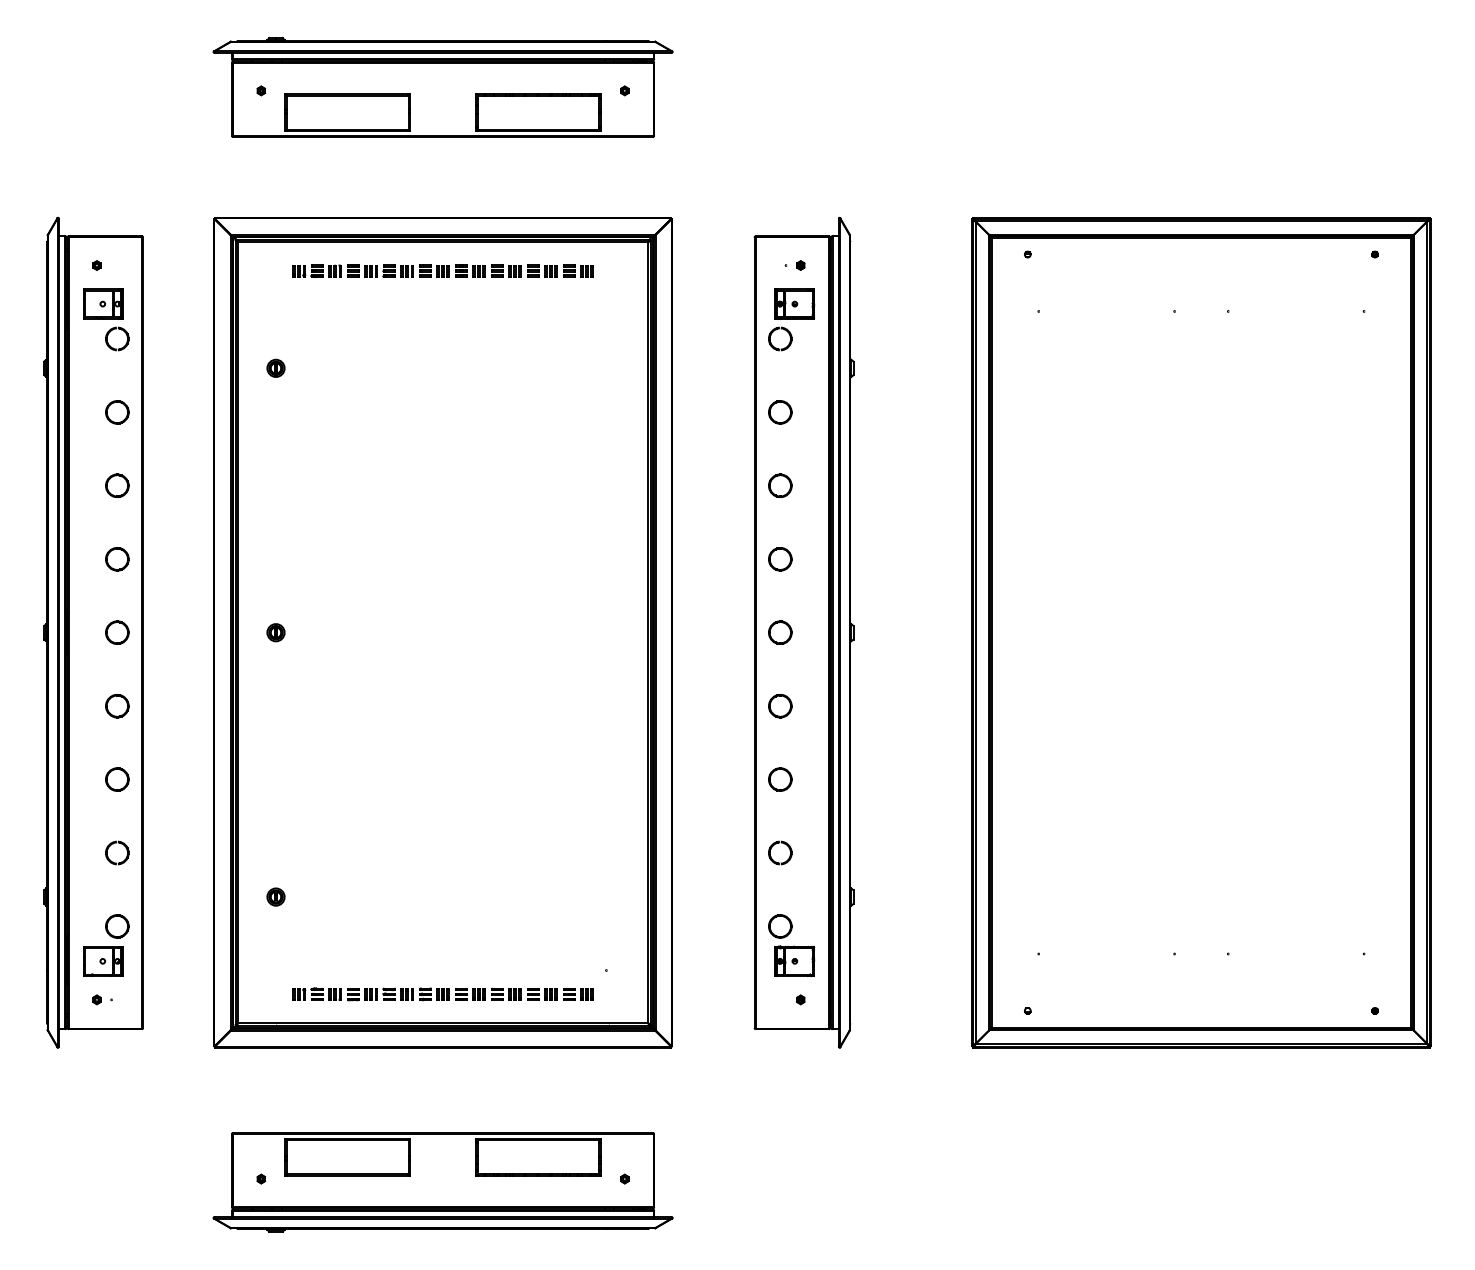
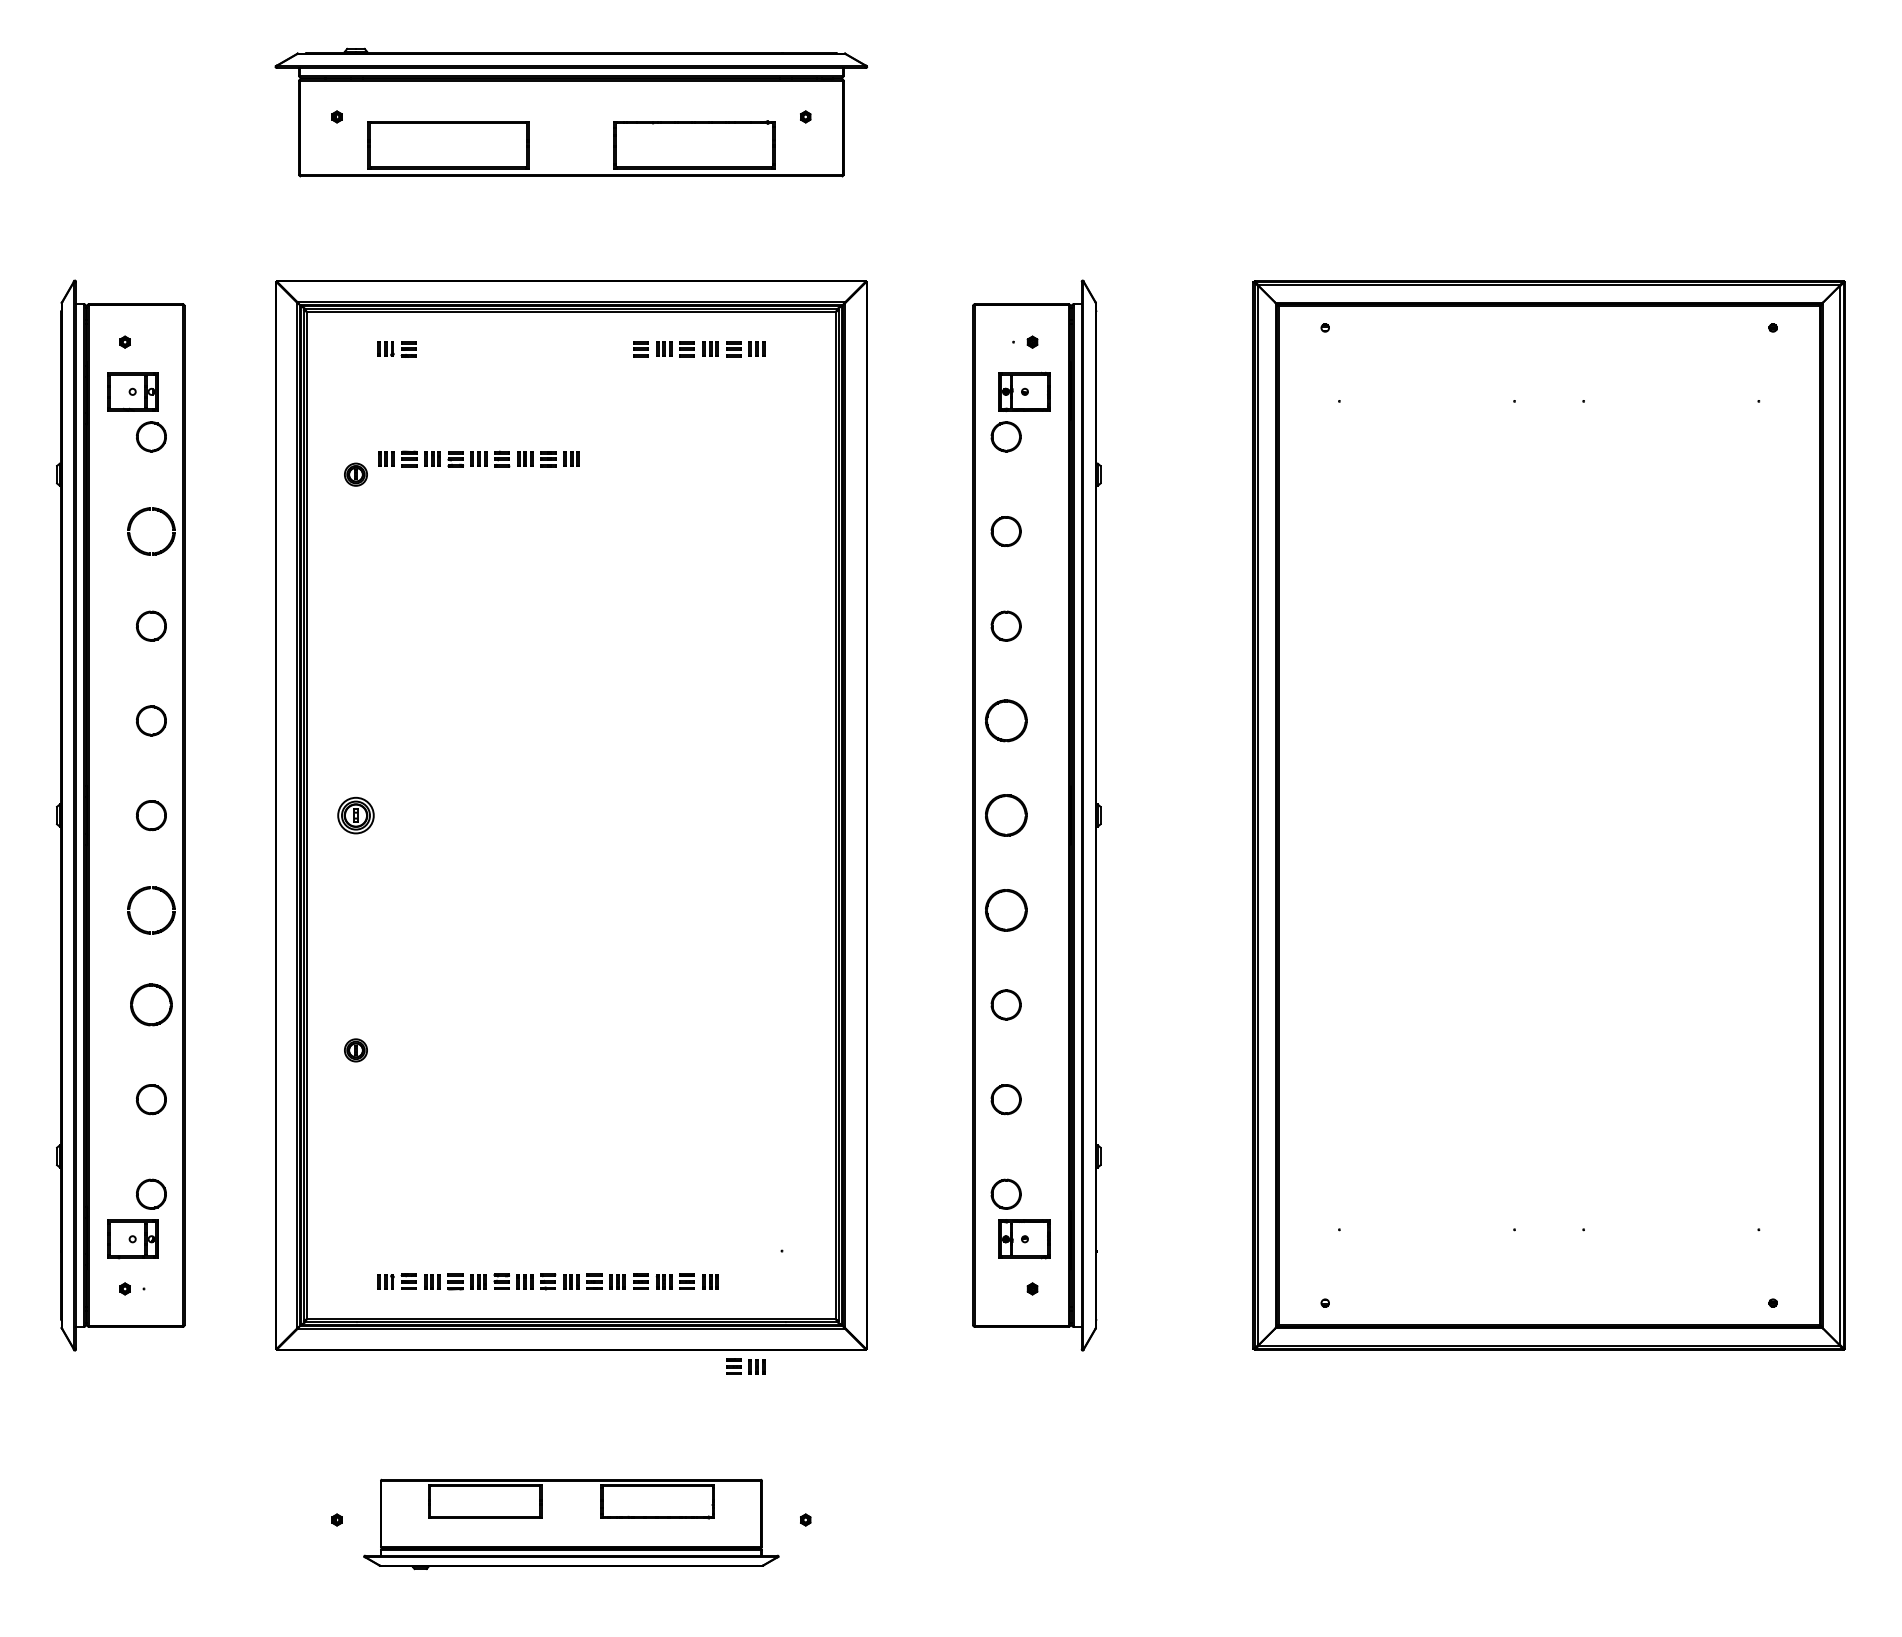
part: (406, 270) -> (478, 458), moved
part: (117, 412) -> (151, 531), size x1.6
part: (779, 558) -> (1005, 720), size x1.4
part: (275, 632) -> (355, 815), size x1.6
part: (779, 632) -> (1005, 815), size x1.4
part: (117, 705) -> (151, 909), size x1.6
part: (779, 705) -> (1005, 909), size x1.4
part: (117, 779) -> (151, 1004), size x1.4
part: (275, 897) -> (355, 1050), moved
part: (578, 994) -> (745, 1366), moved
part: (443, 1182) -> (571, 1524), size x0.7

